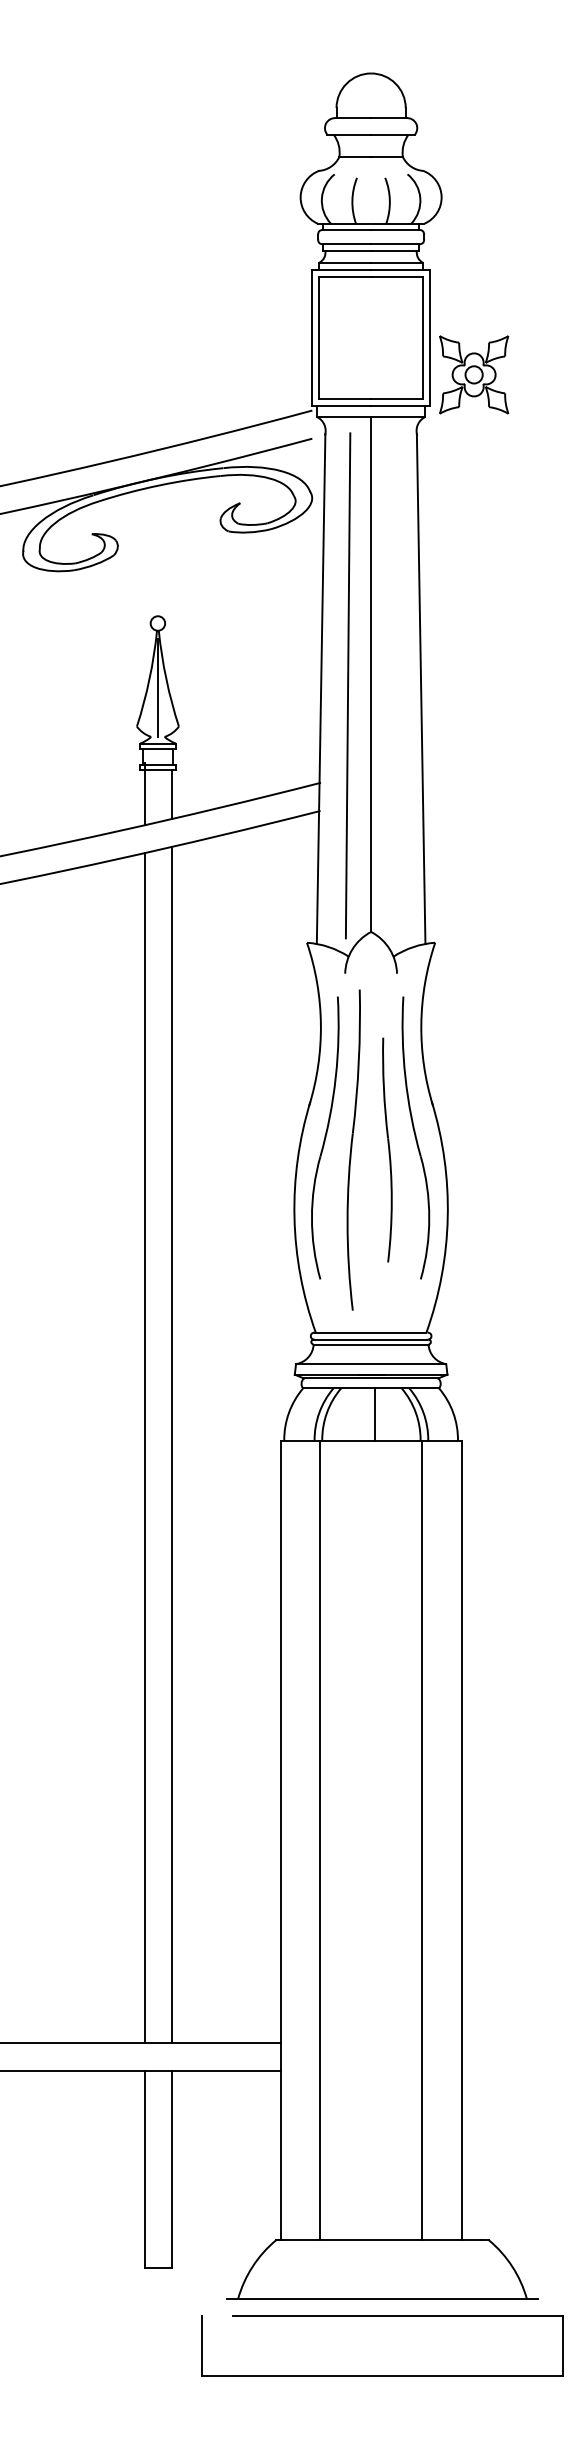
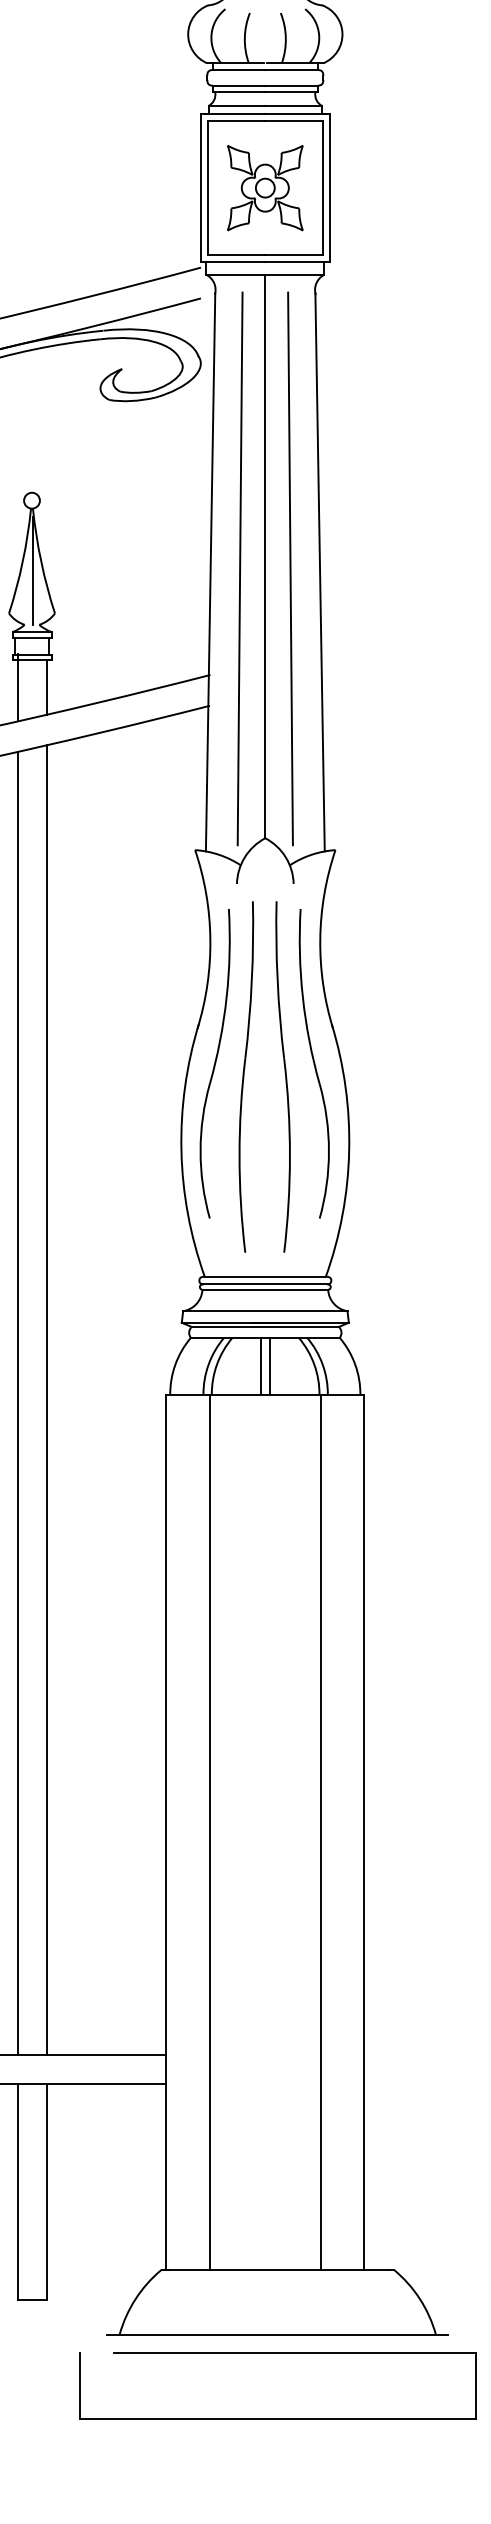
part: (474, 374) -> (265, 187), moved
line: (393, 685) -> (289, 568), added
part: (387, 1149) -> (283, 1076), size x1.43
line: (367, 1414) -> (261, 1366), added

